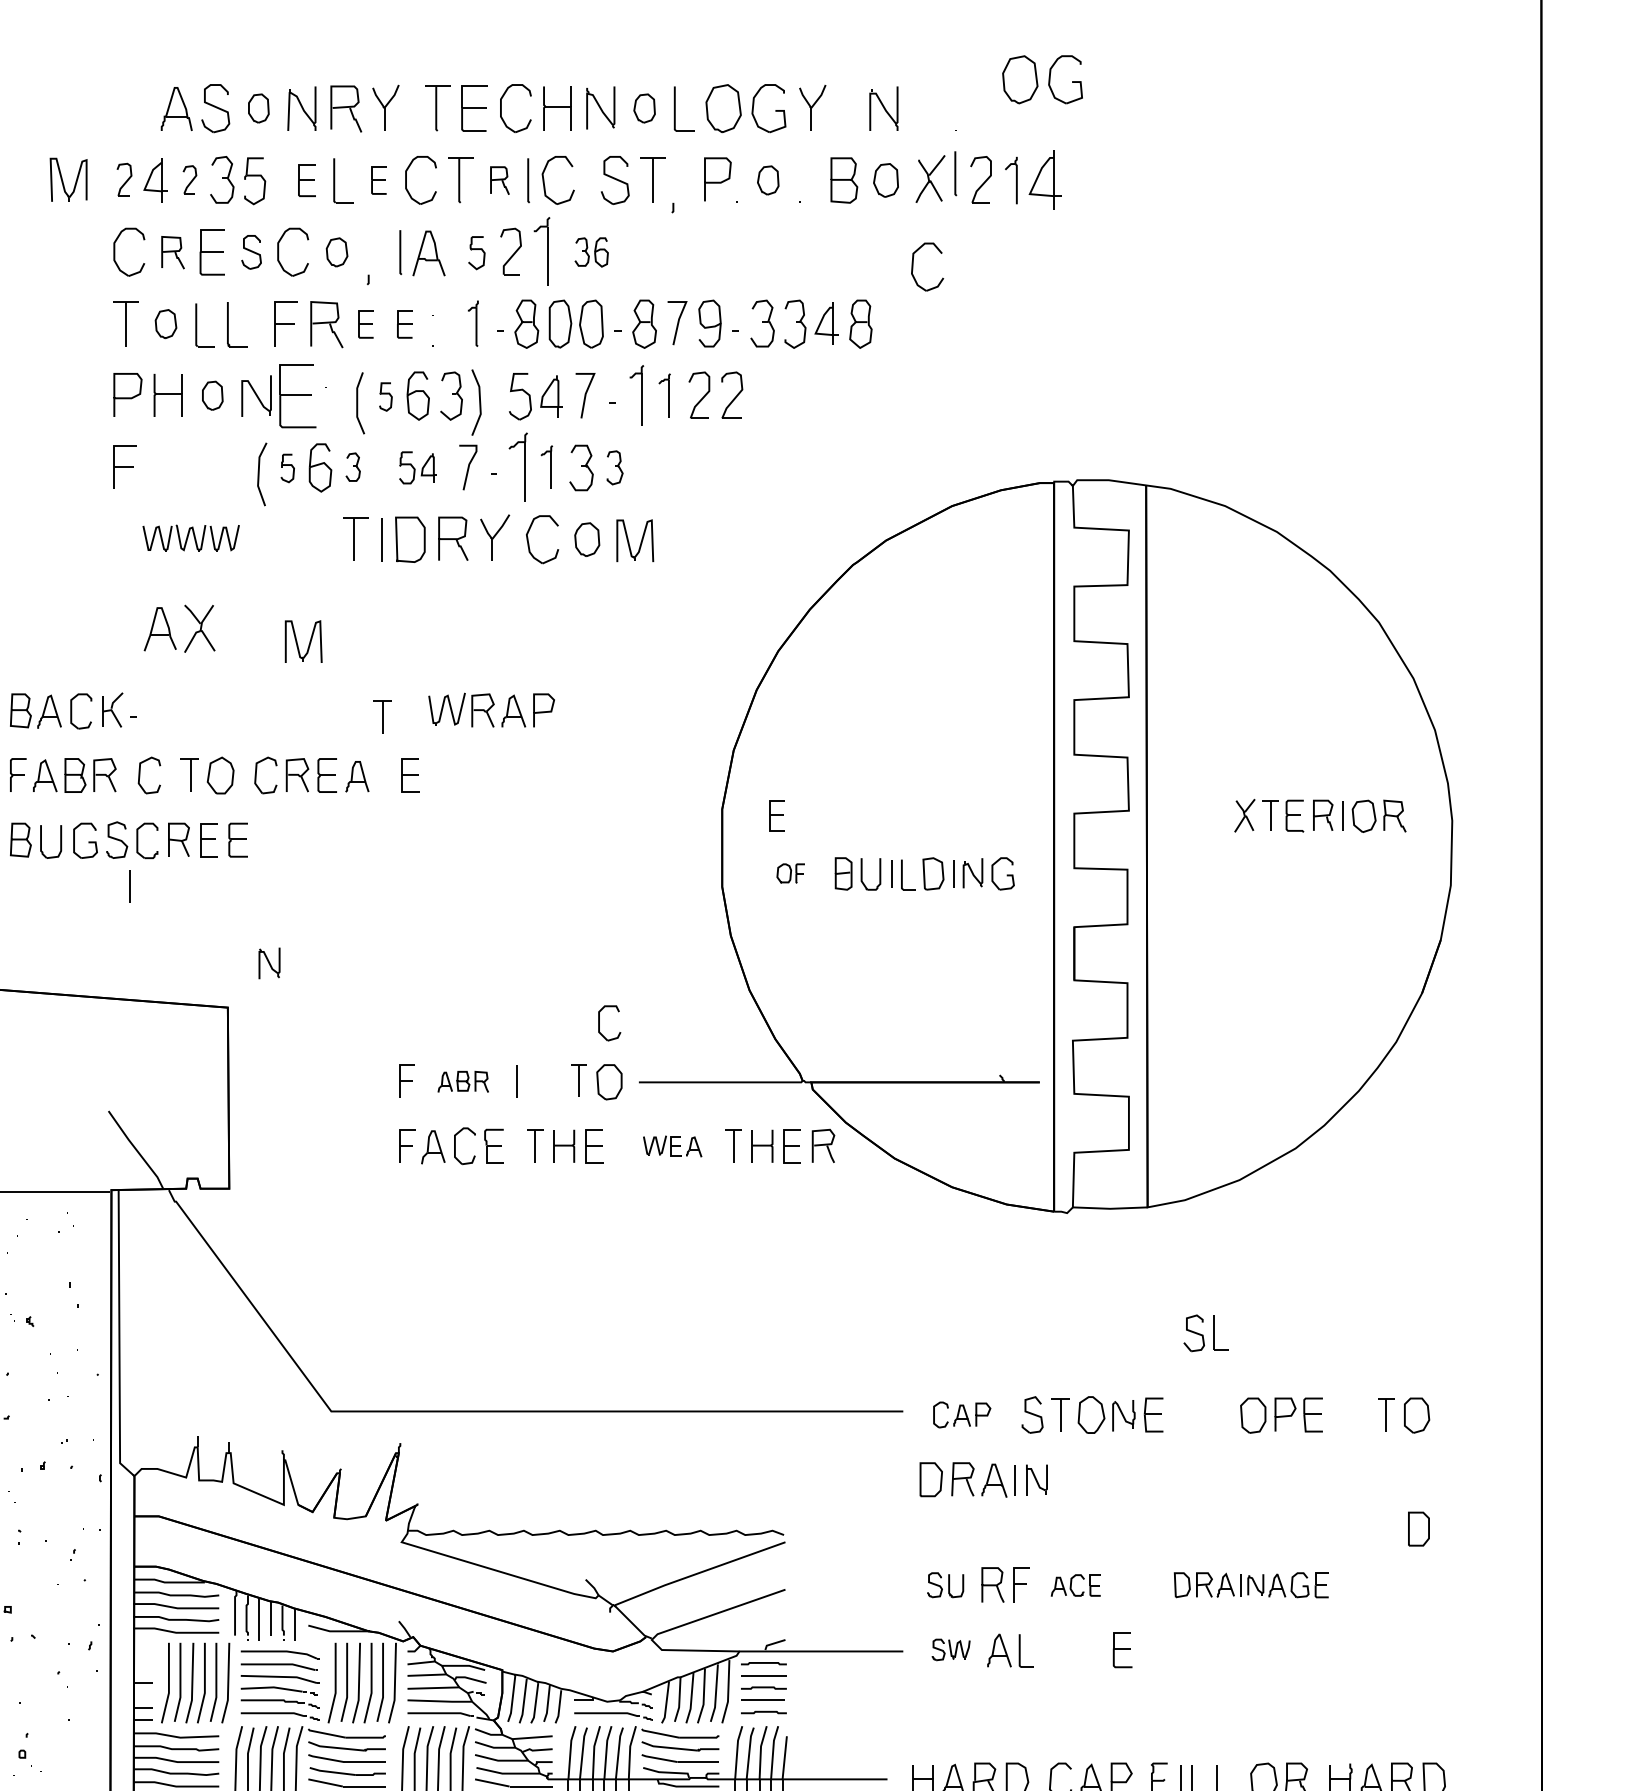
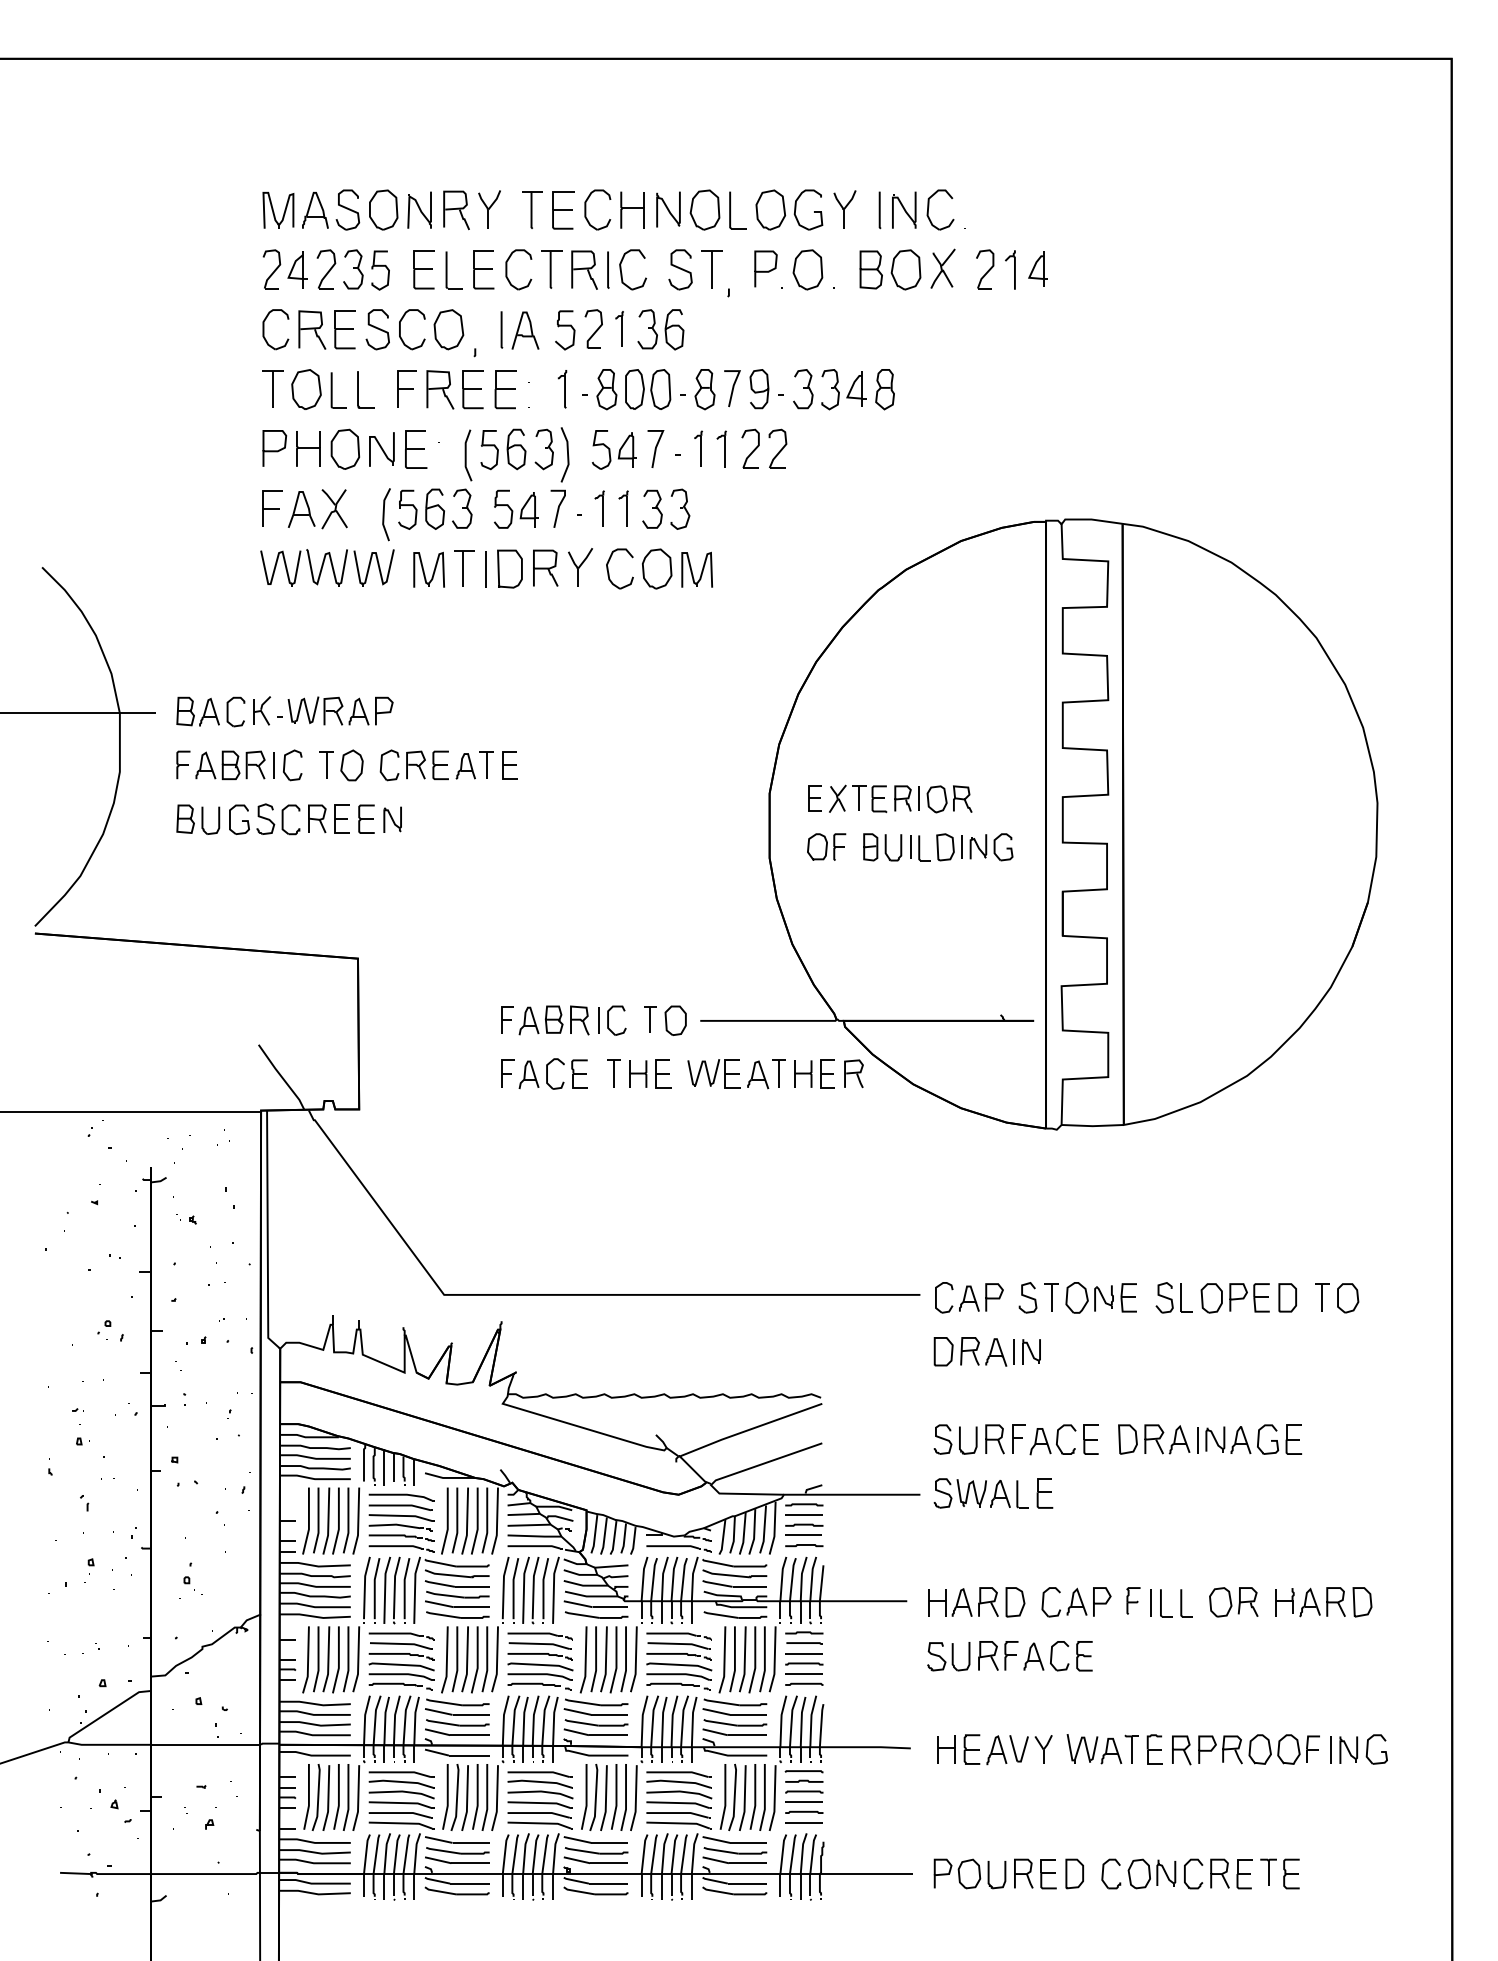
part: (1042, 79) -> (1036, 185), removed
part: (258, 107) -> (383, 209), size x1.67
part: (644, 107) -> (704, 209), size x1.67
line: (955, 173) -> (879, 210), moved
part: (68, 178) -> (278, 209), moved
part: (1043, 178) -> (1037, 268), size x0.71
part: (123, 179) -> (271, 269), size x1.43
part: (190, 179) -> (326, 269), size x1.67
part: (306, 179) -> (423, 269), size x1.43
part: (378, 179) -> (483, 269), size x1.67
part: (499, 179) -> (584, 269), size x1.67
part: (767, 179) -> (807, 269), size x1.67
part: (885, 179) -> (905, 269), size x1.43
part: (541, 250) -> (619, 328), size x0.62
part: (173, 252) -> (312, 329), size x1.43
part: (251, 252) -> (377, 329), size x1.43
part: (336, 252) -> (448, 329), size x1.67
part: (591, 252) -> (660, 329), size x1.67
part: (477, 253) -> (565, 330), size x1.43
part: (914, 264) -> (929, 207), moved
part: (166, 324) -> (306, 389), size x1.67
part: (365, 324) -> (472, 389), size x1.67
part: (405, 324) -> (505, 389), size x1.67
part: (212, 394) -> (345, 448), size x1.67
part: (636, 394) -> (698, 448), size x0.71
part: (298, 396) -> (416, 449), size x0.71
part: (385, 397) -> (489, 450), size x1.67
part: (353, 466) -> (462, 508), size x1.67
part: (418, 466) -> (516, 508), size x1.43
part: (517, 466) -> (599, 508), size x0.62
part: (615, 466) -> (680, 508), size x1.43
part: (287, 468) -> (407, 509), size x1.67
part: (191, 537) -> (327, 567), size x1.67
part: (587, 539) -> (657, 568), size x1.43
part: (170, 630) -> (310, 510), moved
part: (302, 641) -> (428, 569), moved
part: (491, 709) -> (340, 710), moved
part: (382, 716) -> (486, 764), moved
part: (1320, 815) -> (900, 798), moved
part: (790, 872) -> (826, 846), size x1.67
line: (128, 886) -> (273, 765), moved
part: (269, 963) -> (392, 819), moved
part: (599, 1023) -> (608, 1020), moved
part: (462, 1081) -> (553, 1020), size x1.67
part: (672, 1146) -> (728, 1074), size x1.67
part: (1204, 1332) -> (1173, 1297), moved
part: (962, 1414) -> (969, 1297), size x1.43
part: (1418, 1528) -> (1287, 1297), moved
part: (945, 1585) -> (955, 1439), size x1.43
part: (1075, 1585) -> (1063, 1439), size x1.67
part: (1251, 1585) -> (1210, 1439), size x1.43
part: (950, 1649) -> (959, 1493), size x1.67
part: (1122, 1649) -> (1044, 1493), moved

